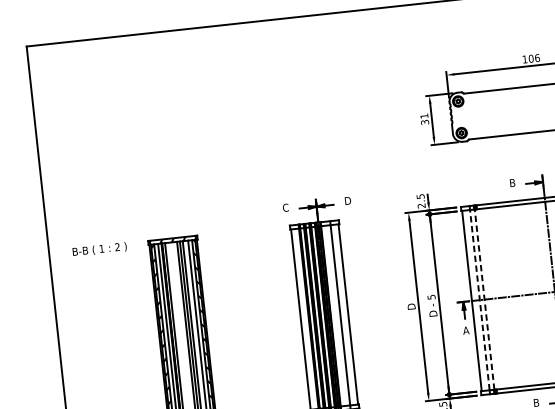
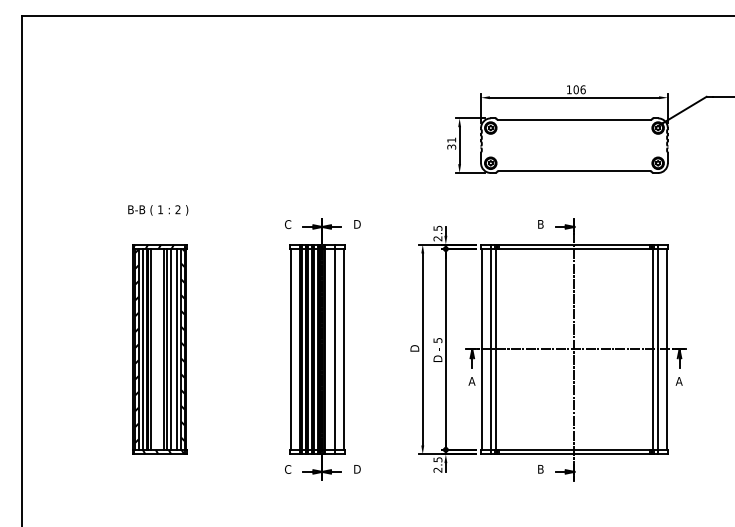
text: (100, 249) -> (158, 210), moved
line: (484, 298) -> (496, 348), dashed -> solid
line: (479, 299) -> (490, 348), dashed -> solid

